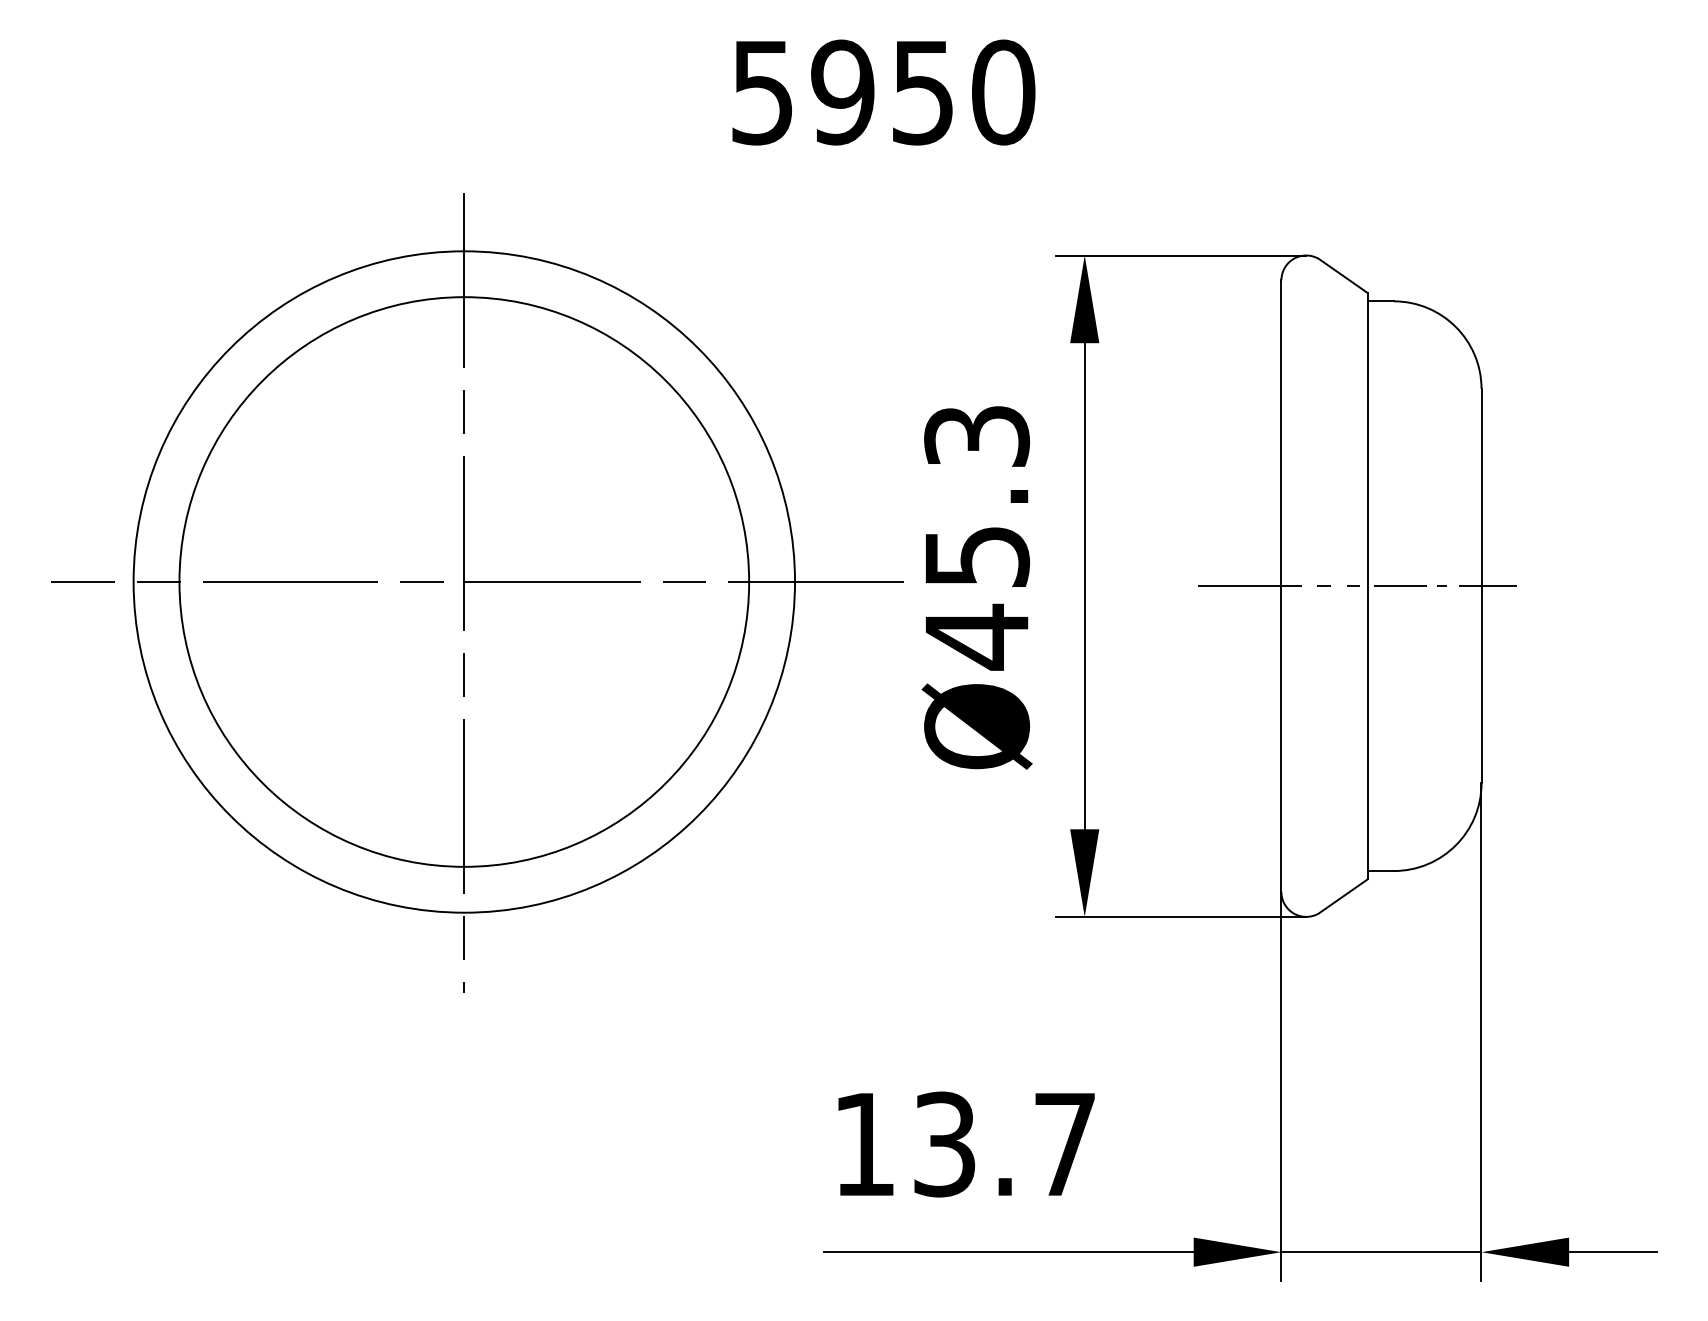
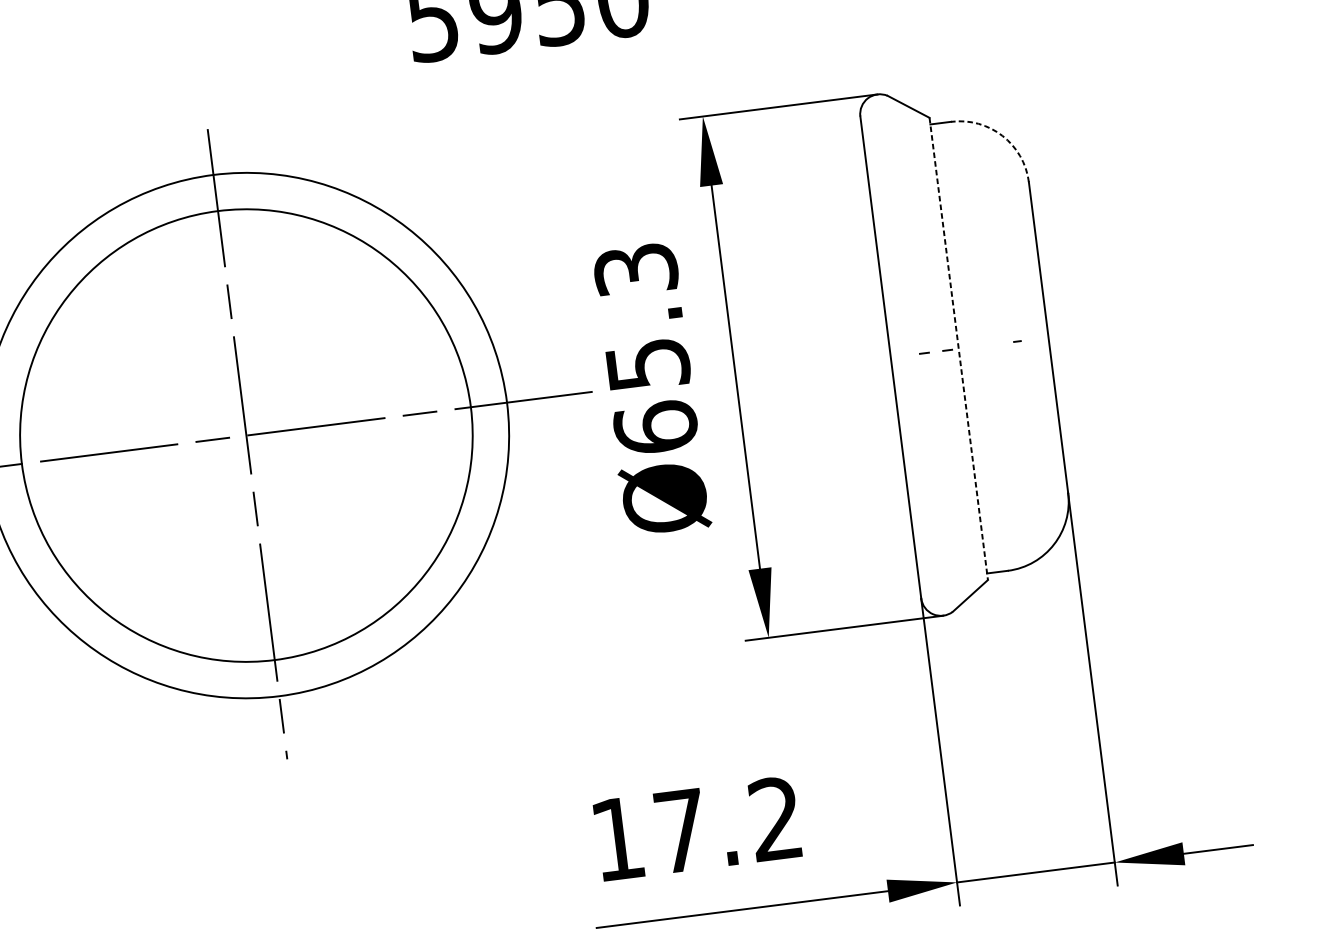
arc: (1455, 327) -> (1002, 136), solid -> dashed
line: (1249, 586) -> (865, 360), removed
line: (1367, 586) -> (958, 349), solid -> dashed
line: (1400, 586) -> (984, 345), removed
line: (1487, 586) -> (1053, 337), removed
text: (977, 636) -> (656, 427), Ø45.3 -> Ø65.3
text: (1004, 1144) -> (728, 825), 13.7 -> 17.2

